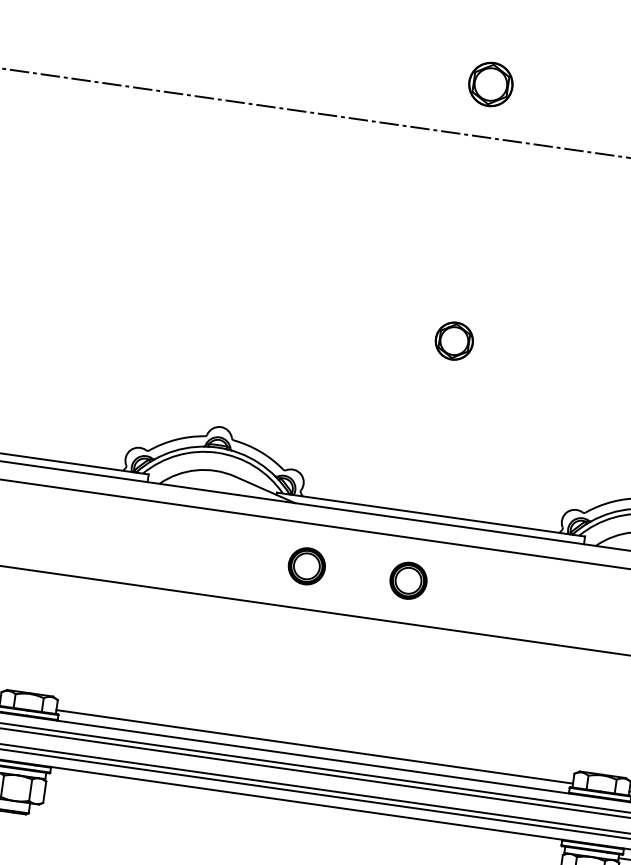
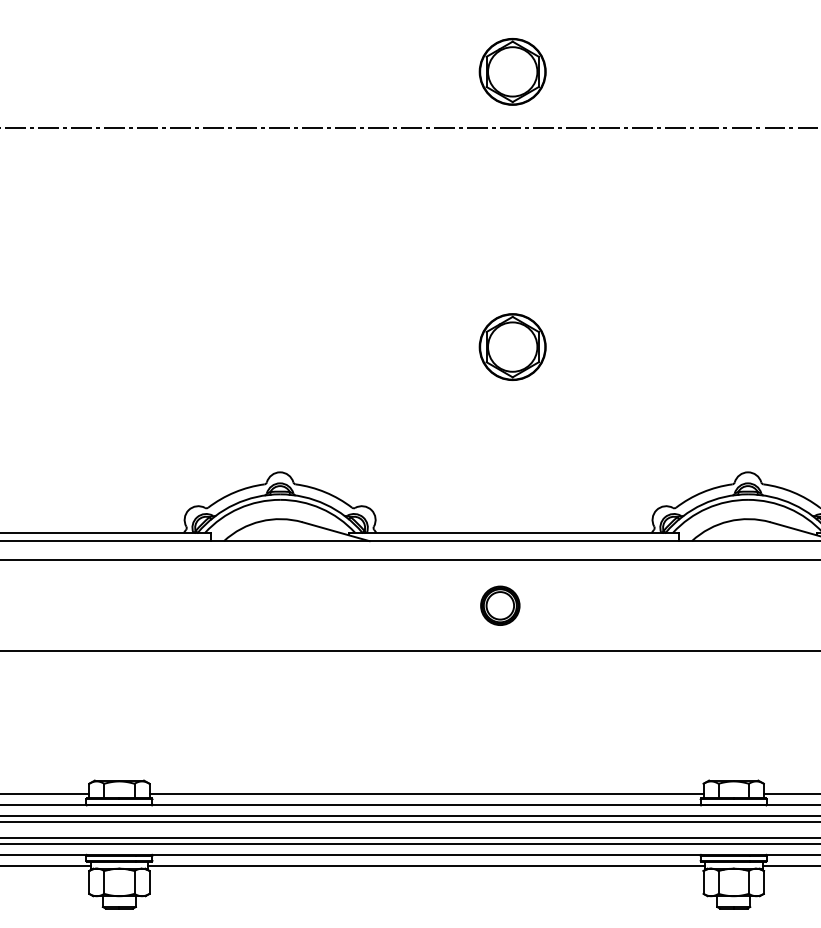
part: (490, 84) -> (512, 71), size x1.43
part: (454, 340) -> (512, 346), size x1.67
part: (307, 566) -> (391, 605), removed
line: (305, 813) -> (426, 865), added

